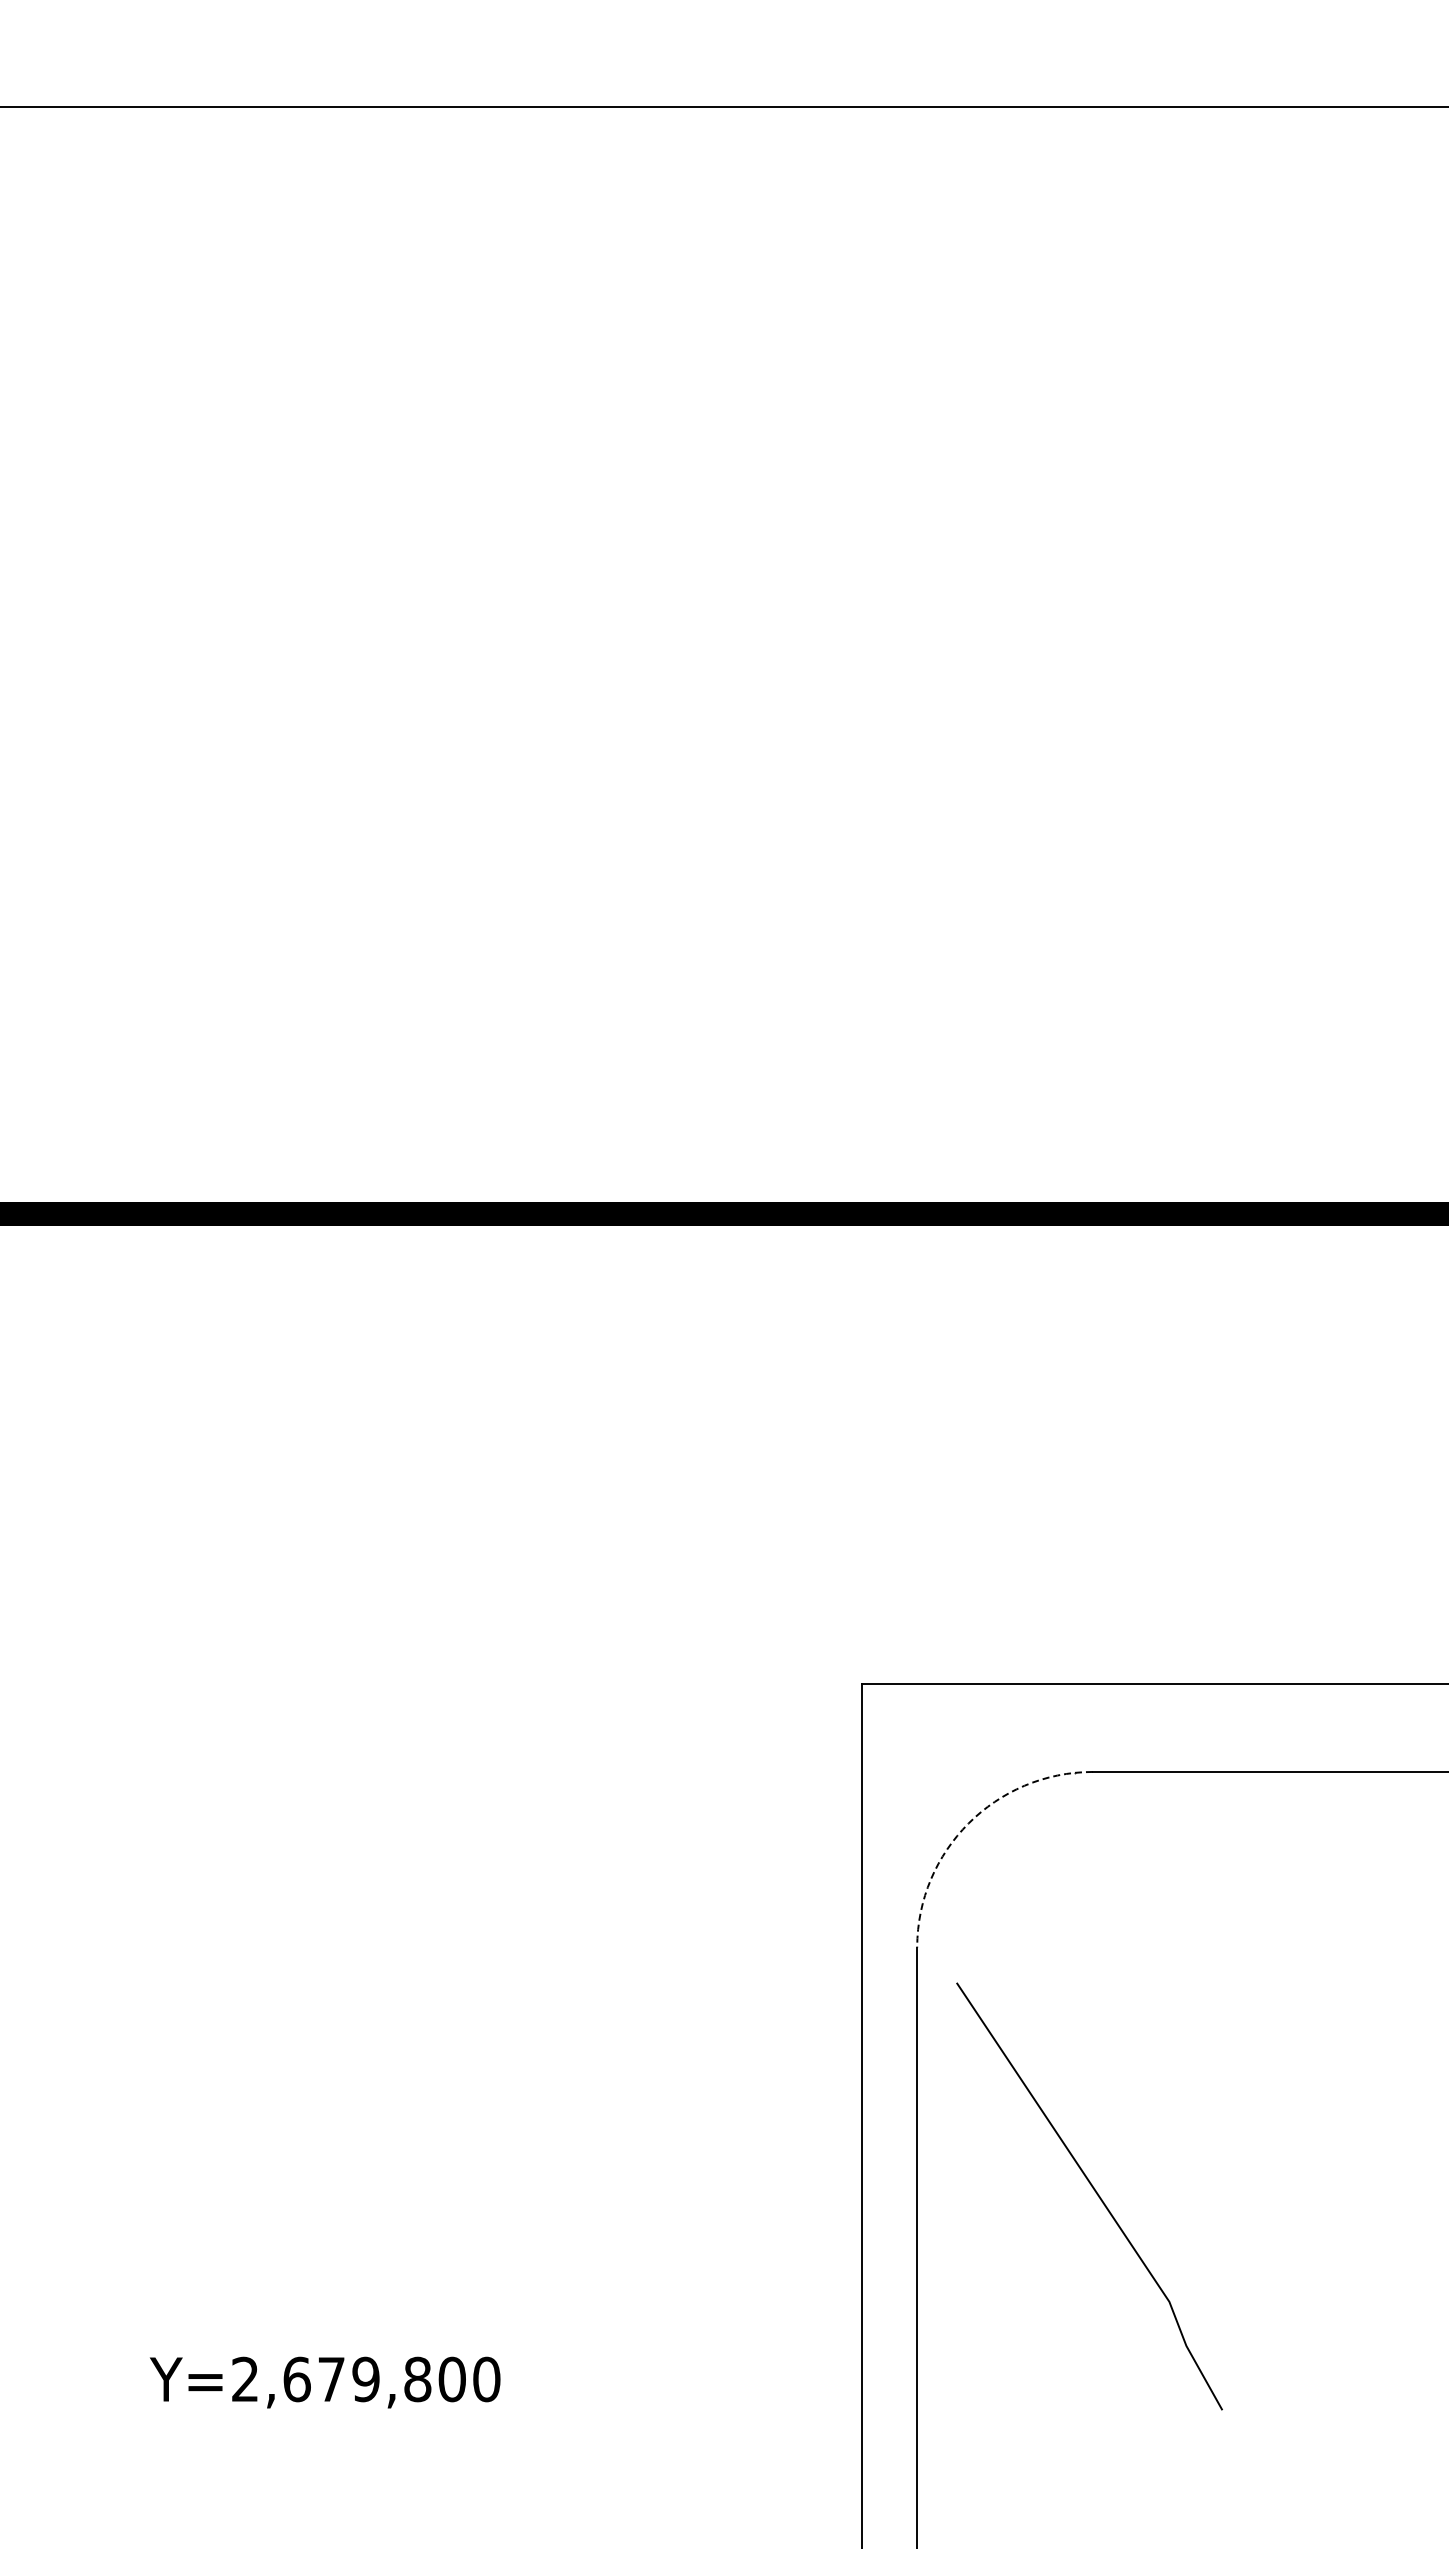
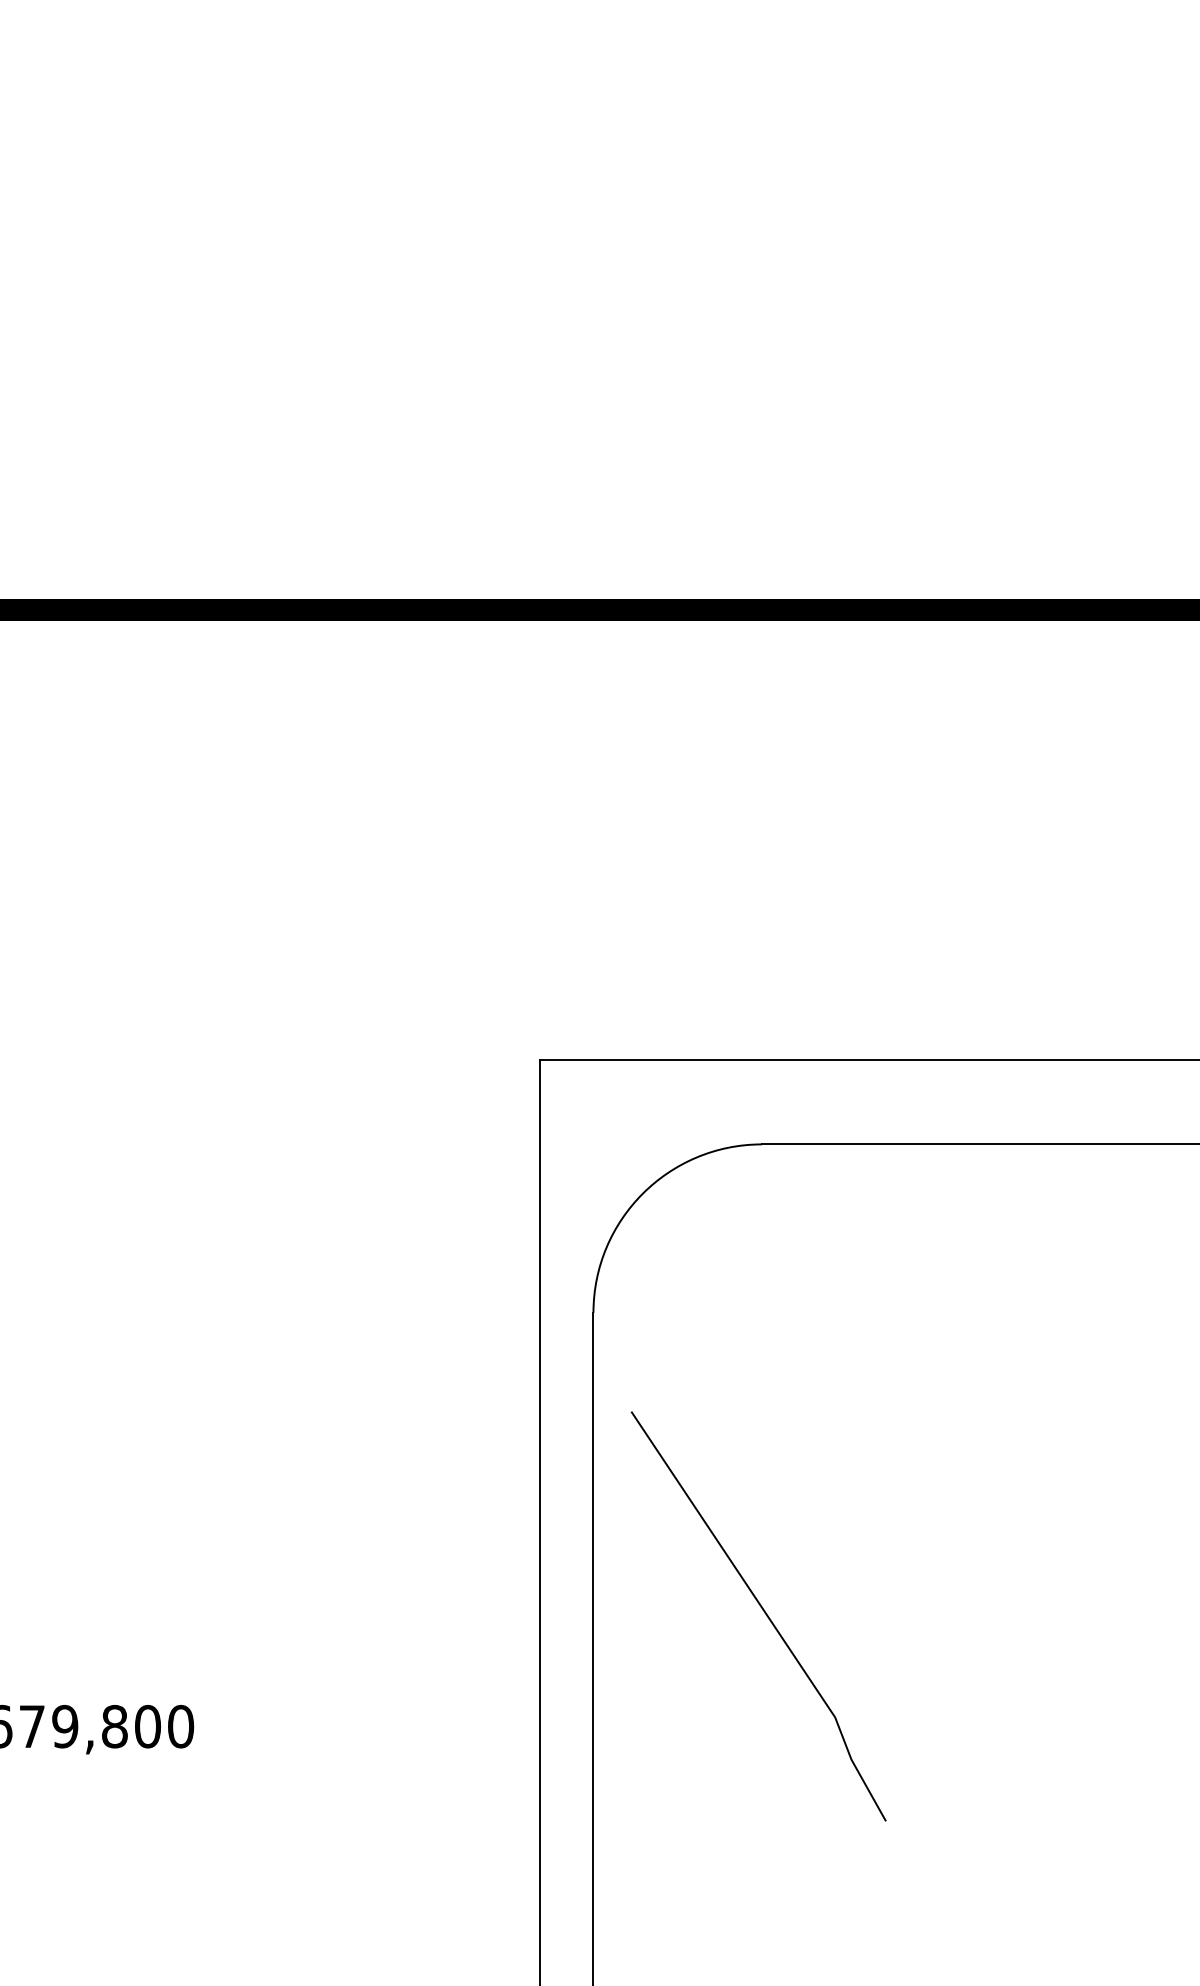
arc: (968, 1823) -> (642, 1193), dashed -> solid
line: (1094, 2191) -> (763, 1611), moved

